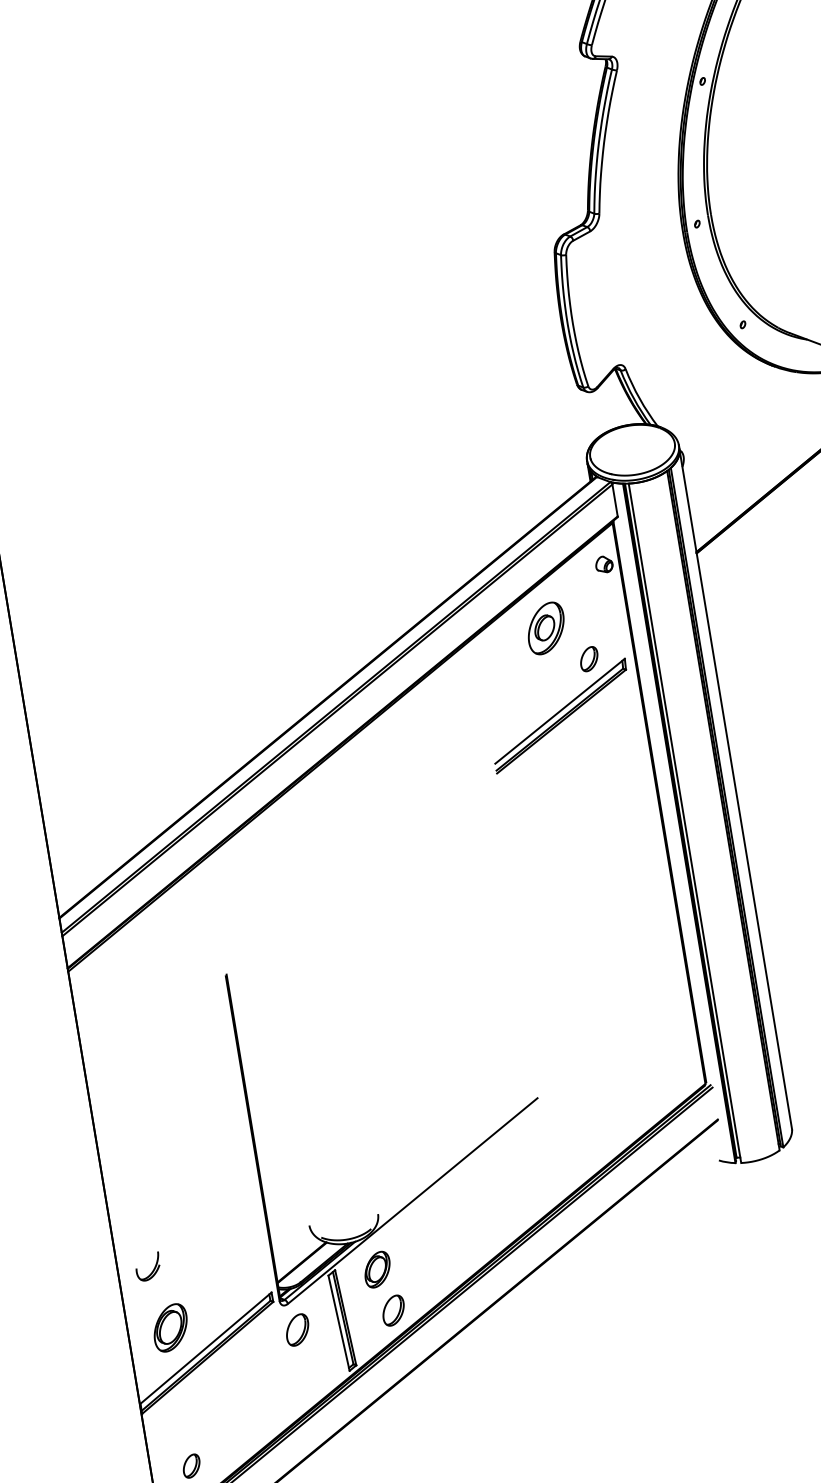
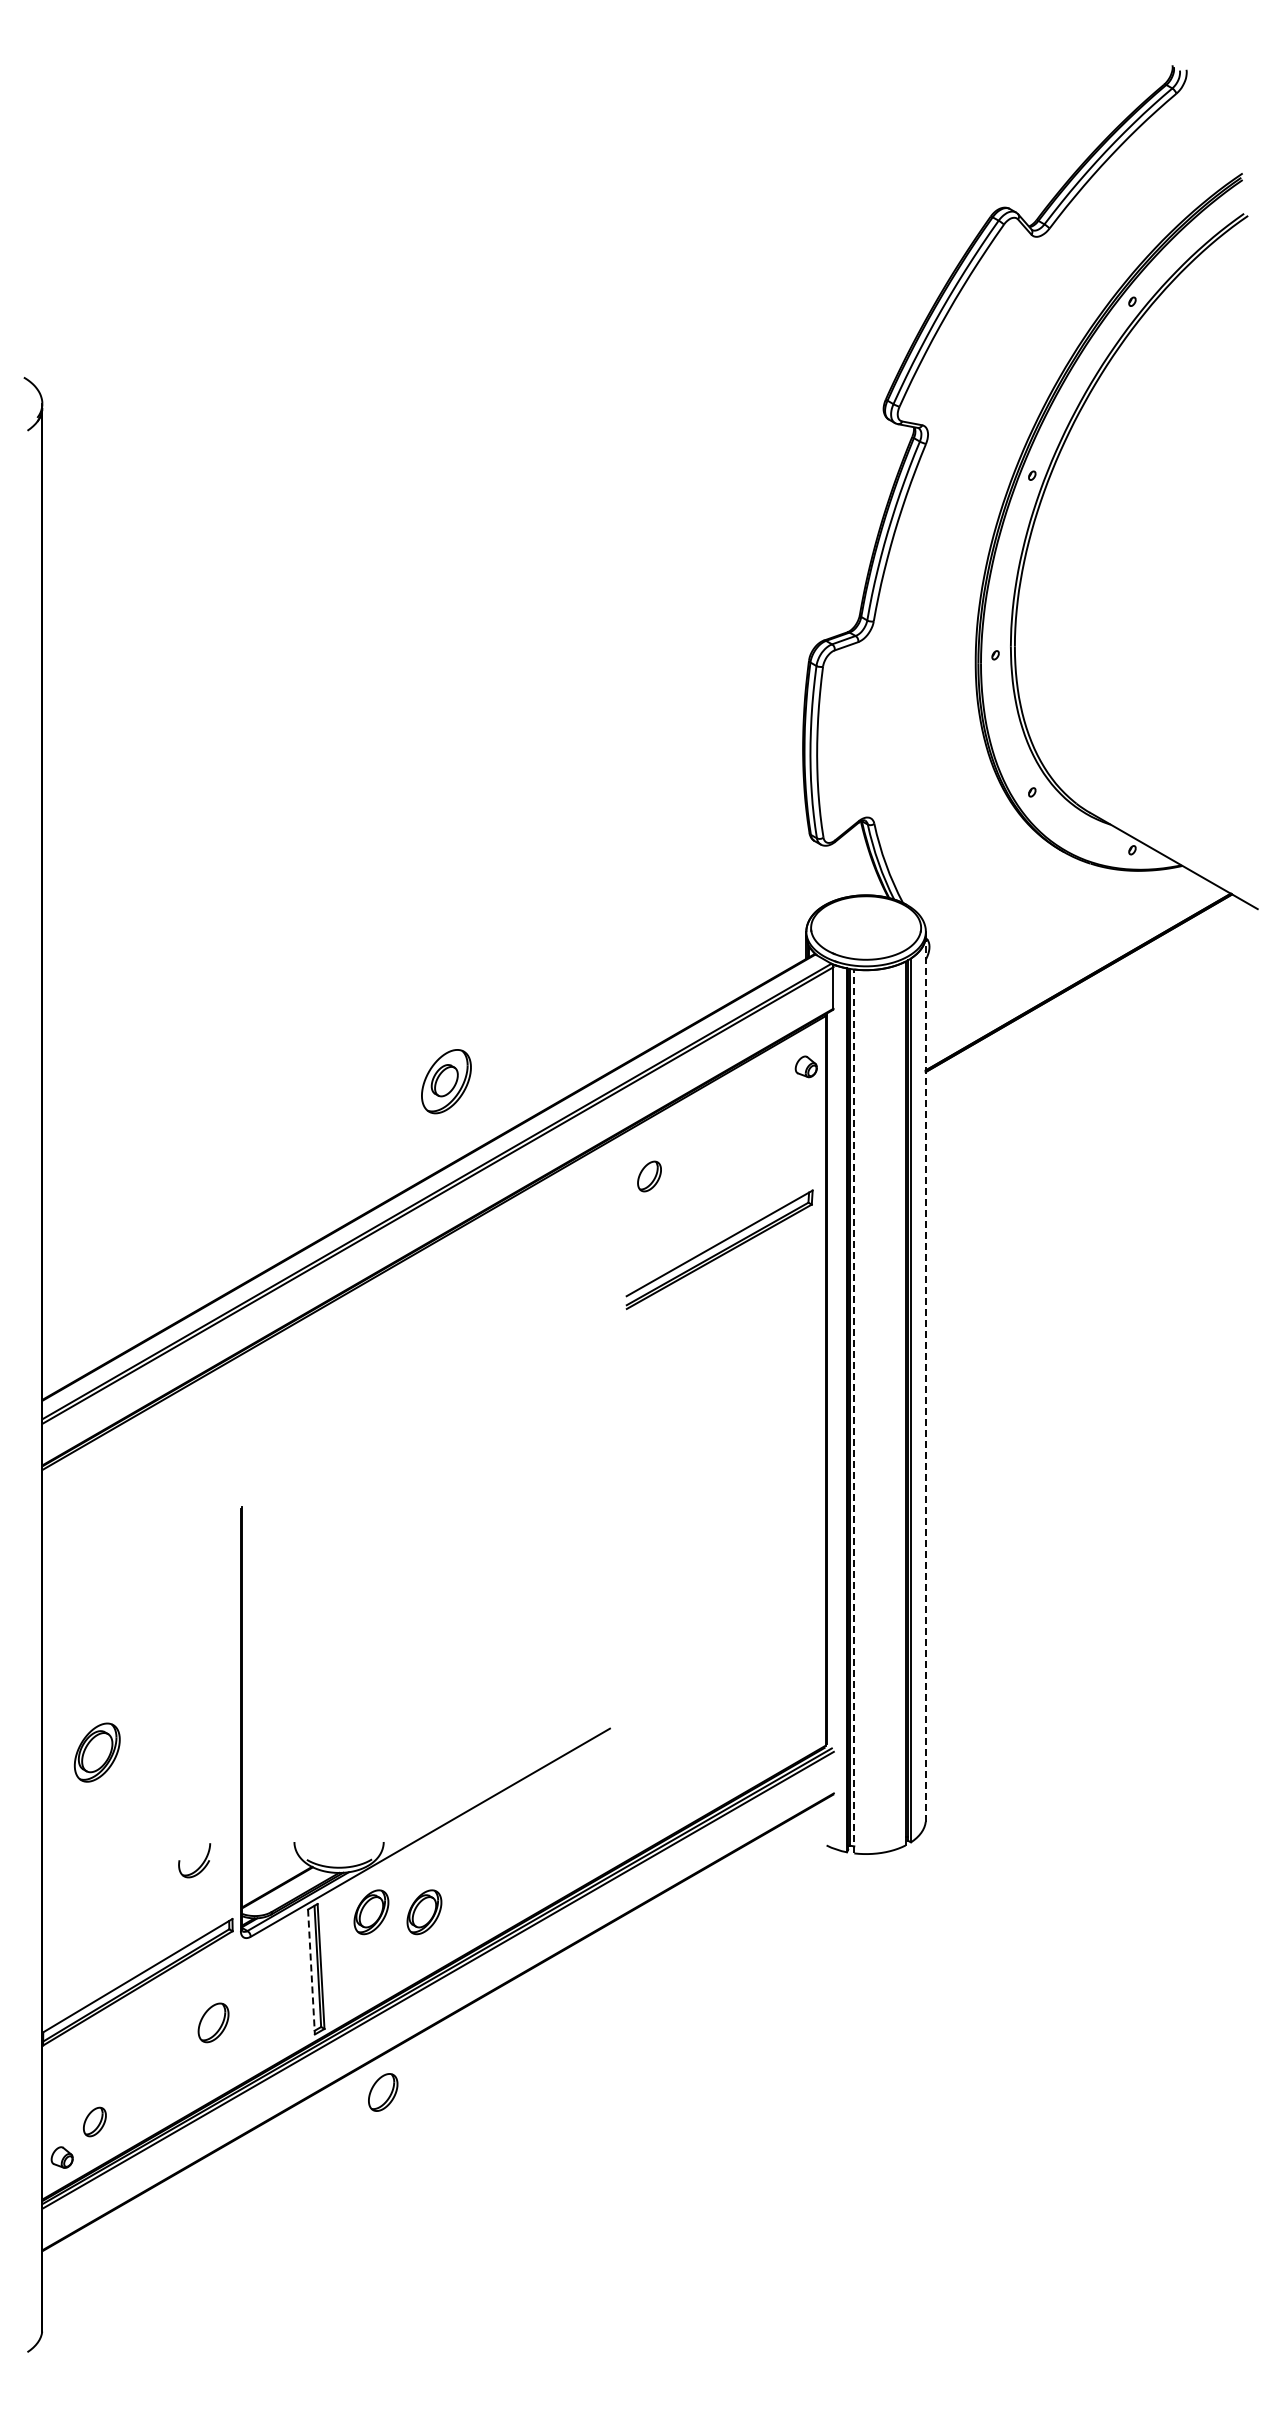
part: (546, 628) -> (446, 1081), moved
part: (589, 659) -> (649, 1176), moved
line: (735, 789) -> (925, 1379), solid -> dashed
line: (685, 823) -> (854, 1411), solid -> dashed
part: (418, 1263) -> (424, 1912), added
part: (153, 1268) -> (201, 1863), moved
part: (393, 1310) -> (383, 2092), moved
line: (339, 1323) -> (311, 1972), solid -> dashed
part: (170, 1327) -> (96, 1752), moved
part: (297, 1329) -> (213, 2022), moved

